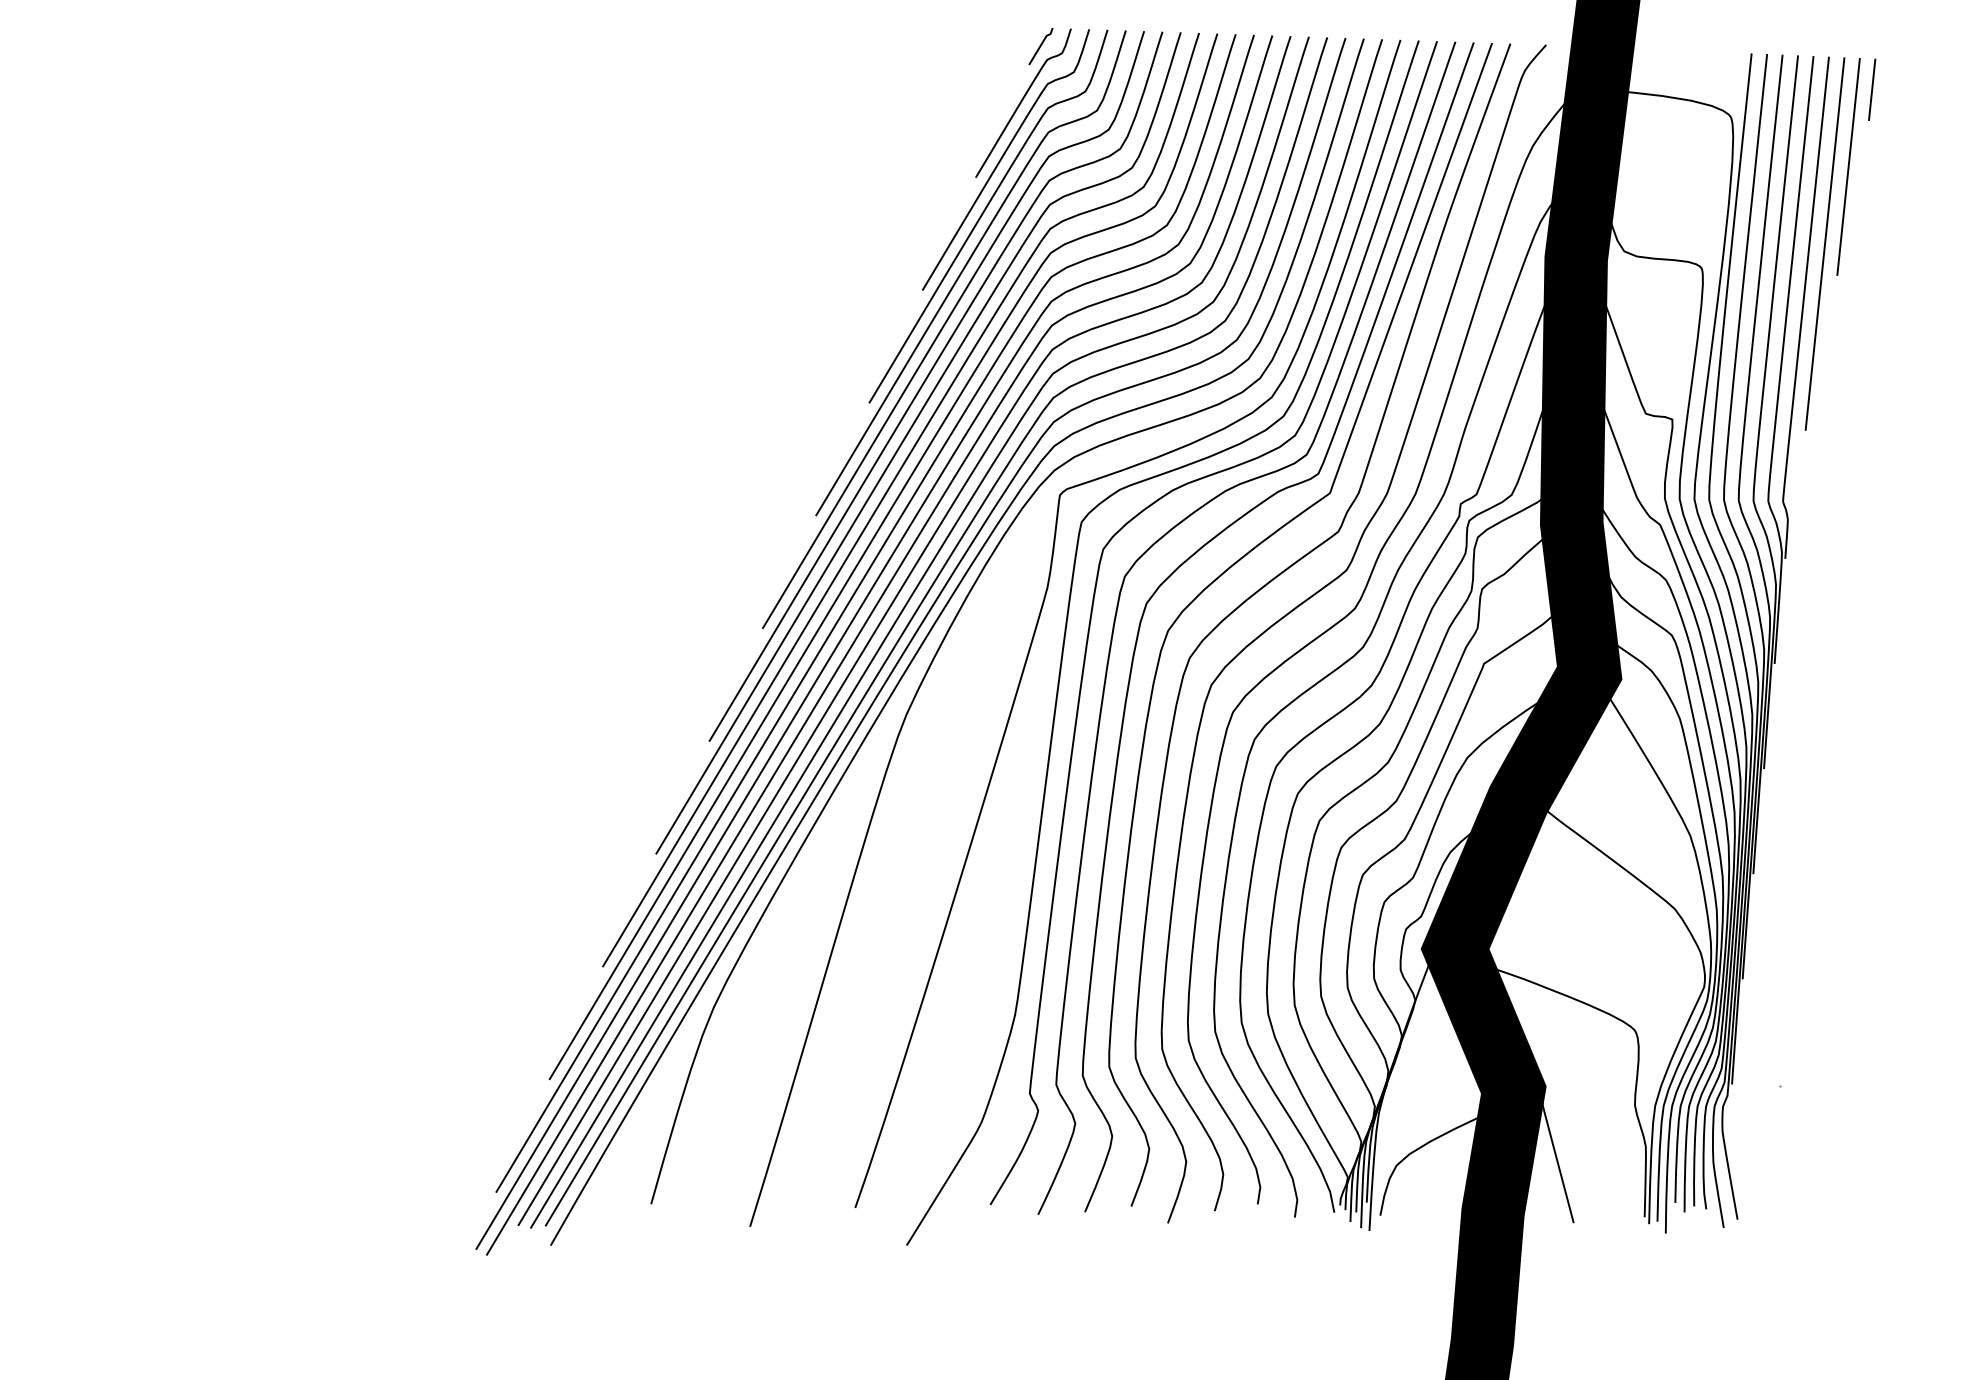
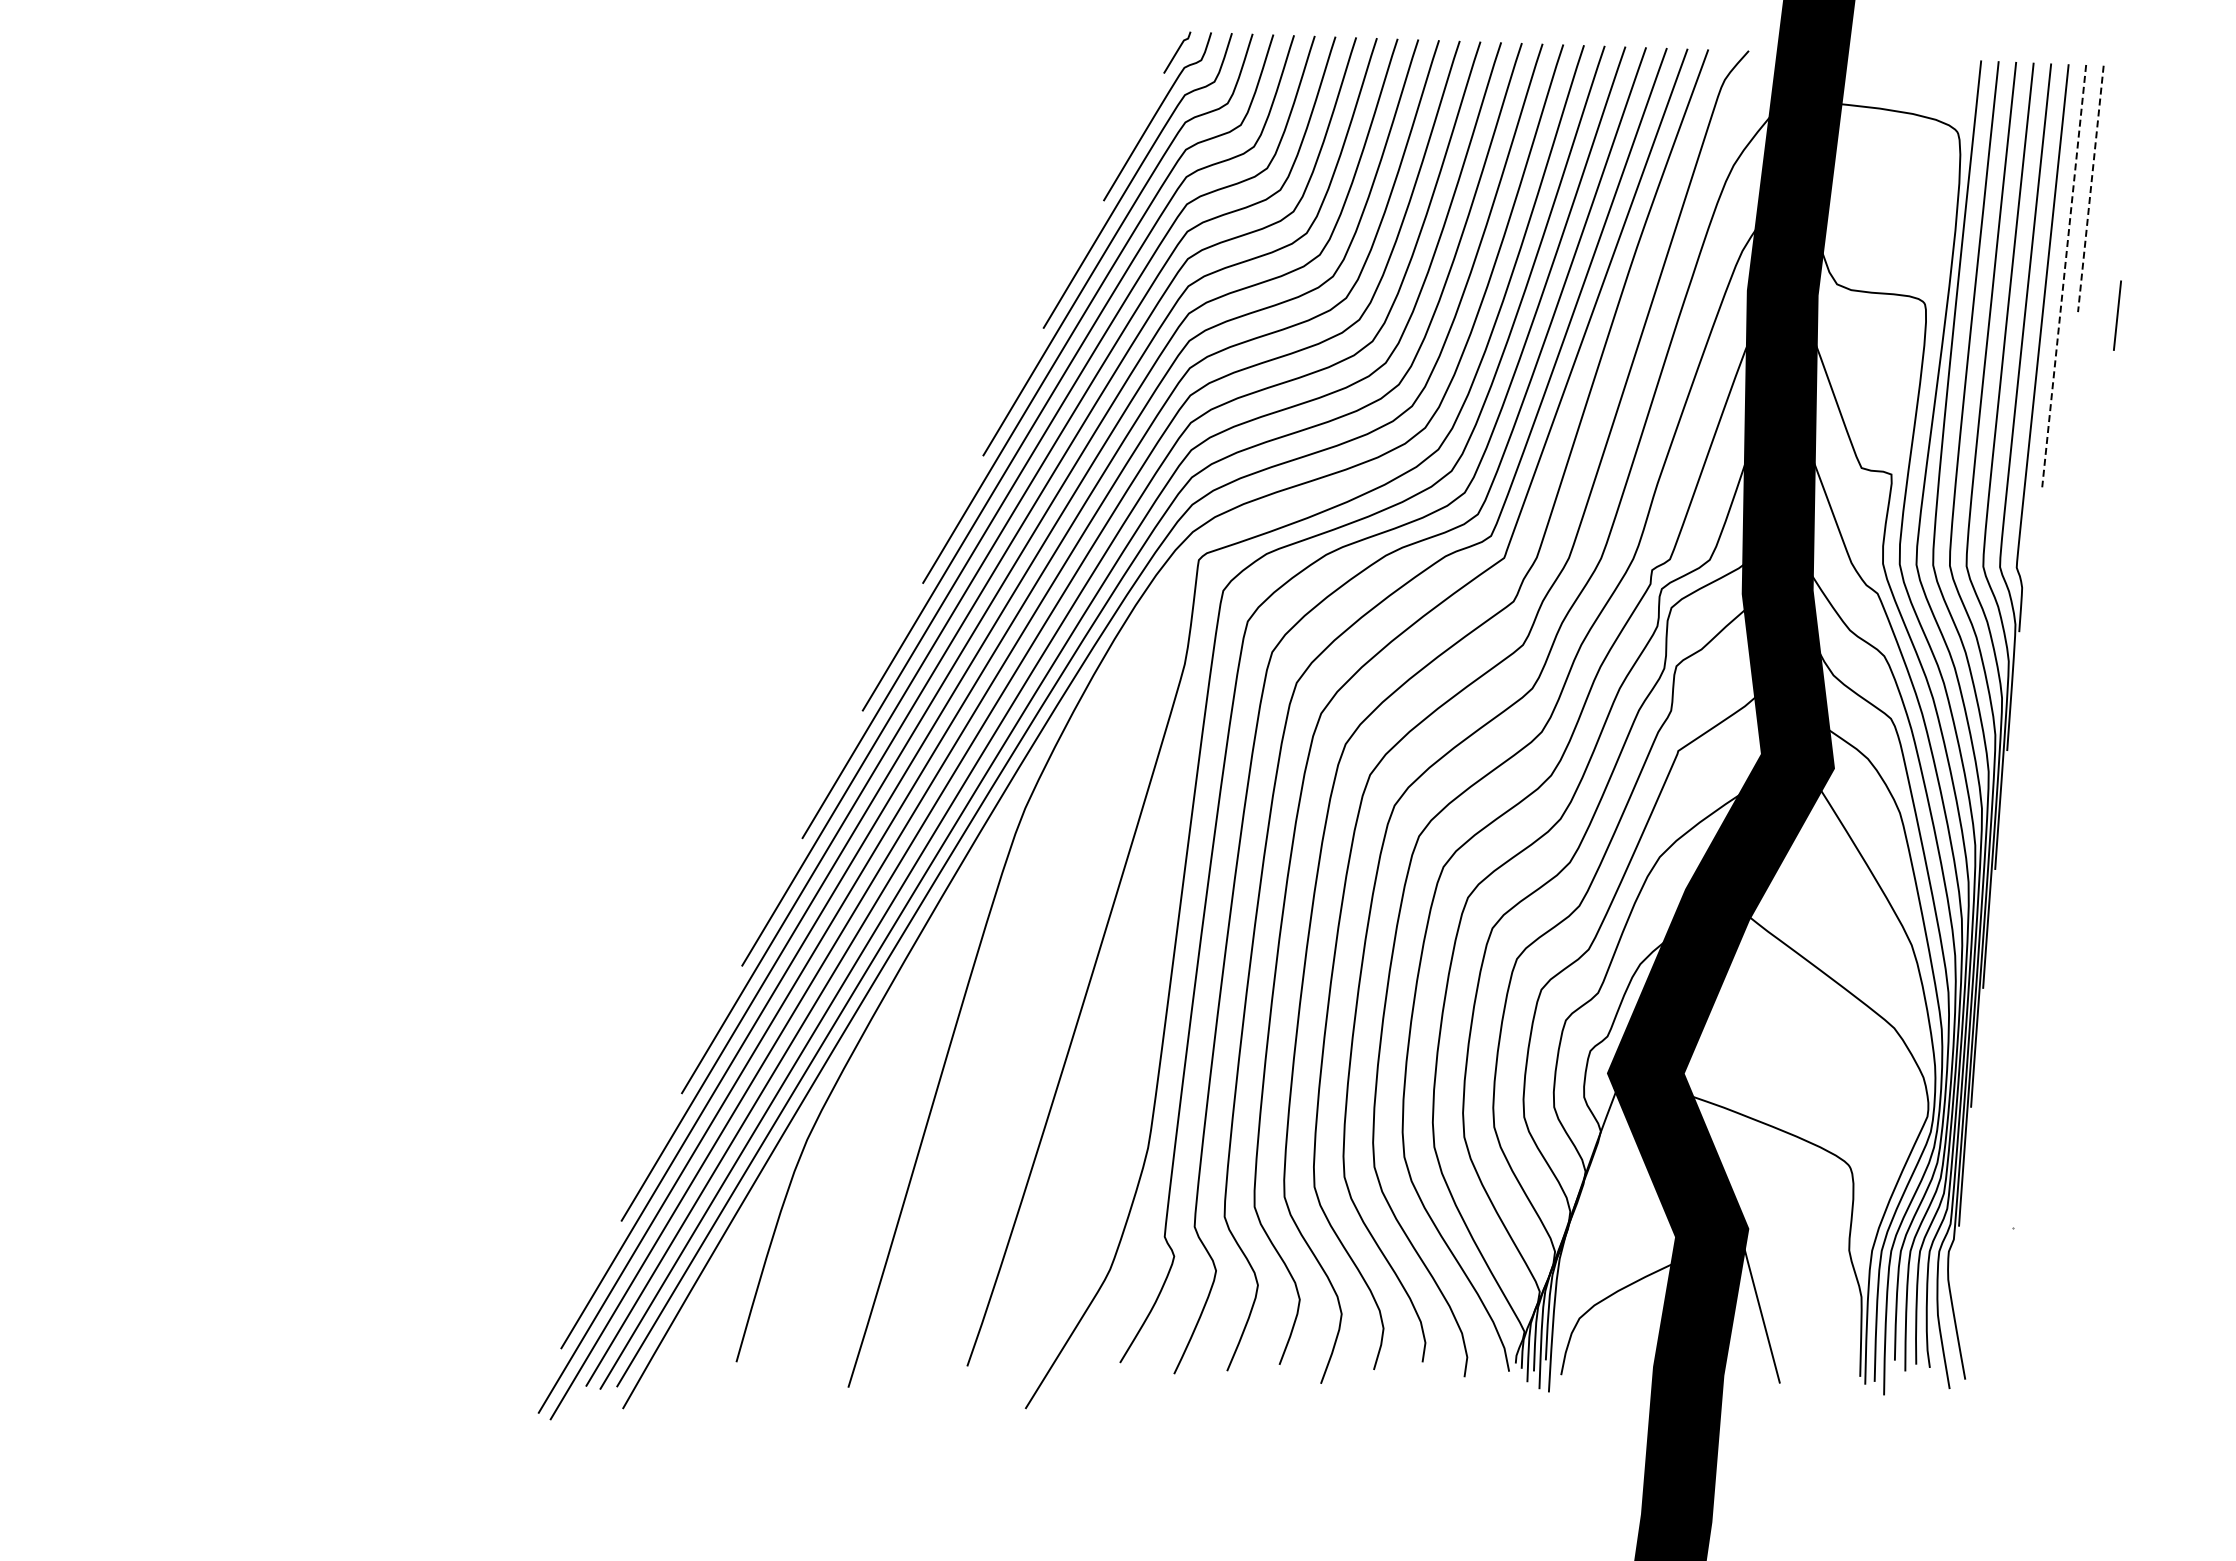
line: (1872, 89) -> (2117, 315), moved
line: (1848, 166) -> (2090, 188), solid -> dashed
line: (1825, 244) -> (2064, 276), solid -> dashed

